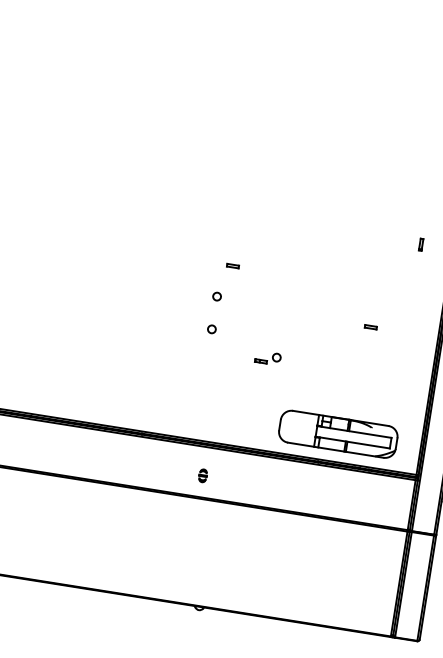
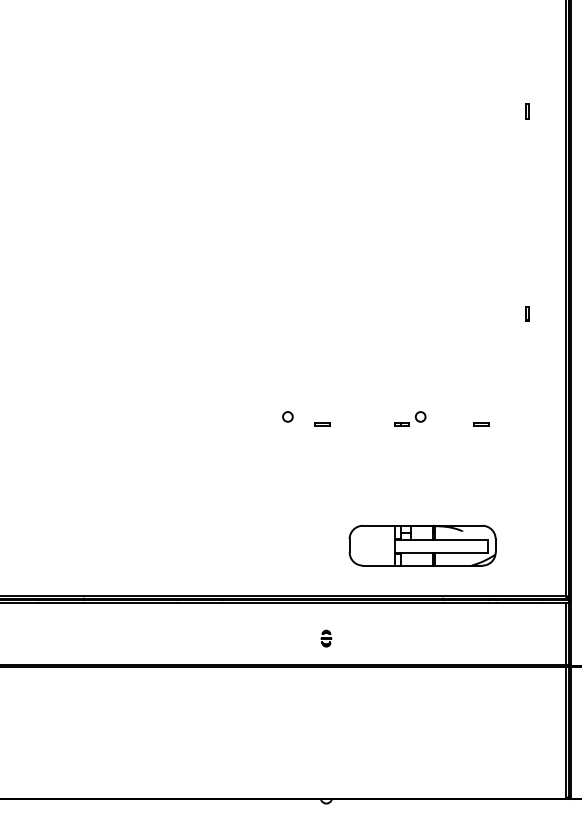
part: (233, 266) -> (322, 424), moved
circle: (211, 328) -> (287, 457), removed
part: (268, 357) -> (410, 418), moved
part: (338, 434) -> (422, 545), moved
part: (203, 475) -> (326, 638), moved

